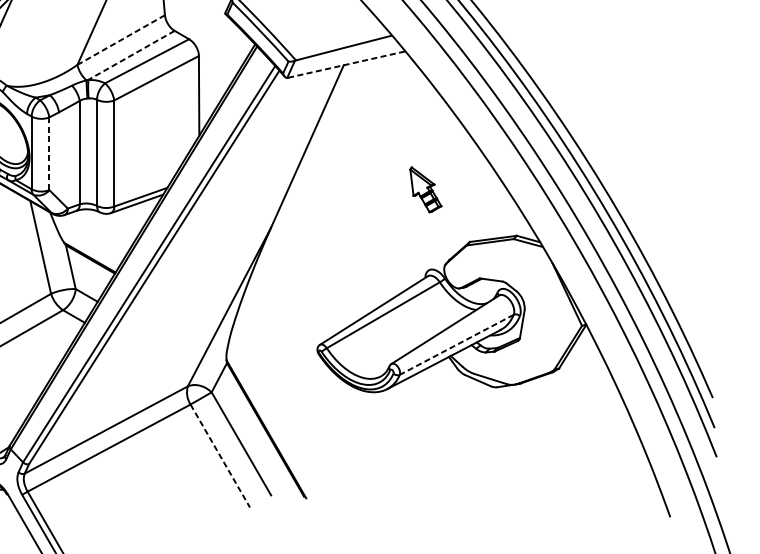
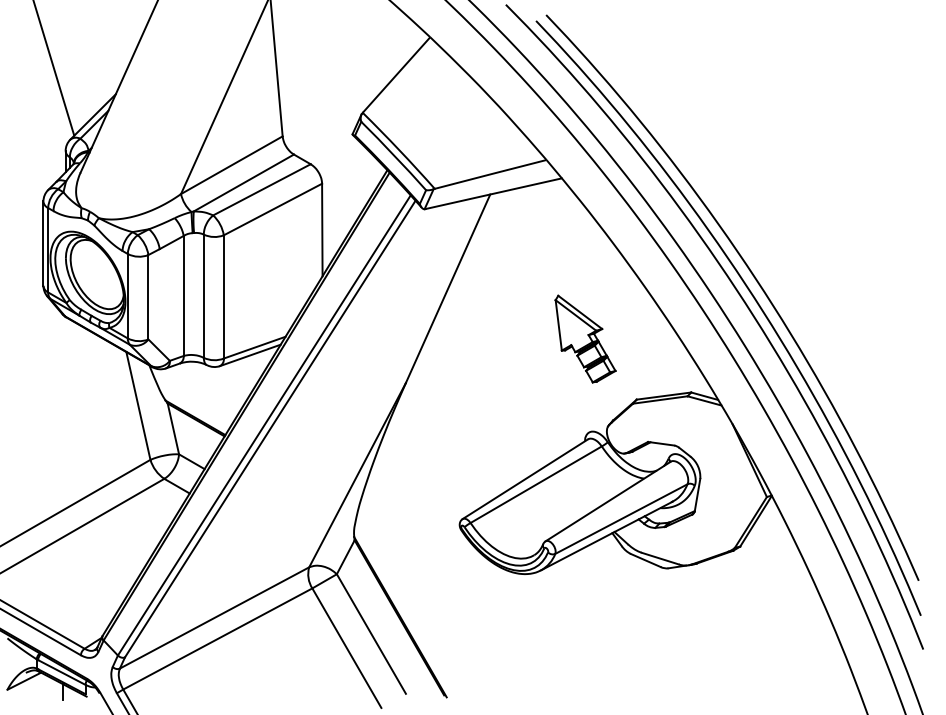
line: (120, 40) -> (231, 165), dashed -> solid
line: (131, 55) -> (243, 183), dashed -> solid
line: (346, 64) -> (493, 193), dashed -> solid
line: (49, 154) -> (148, 297), dashed -> solid
part: (425, 189) -> (585, 338), size x1.67
line: (456, 345) -> (621, 519), dashed -> solid
line: (220, 456) -> (347, 648), dashed -> solid

